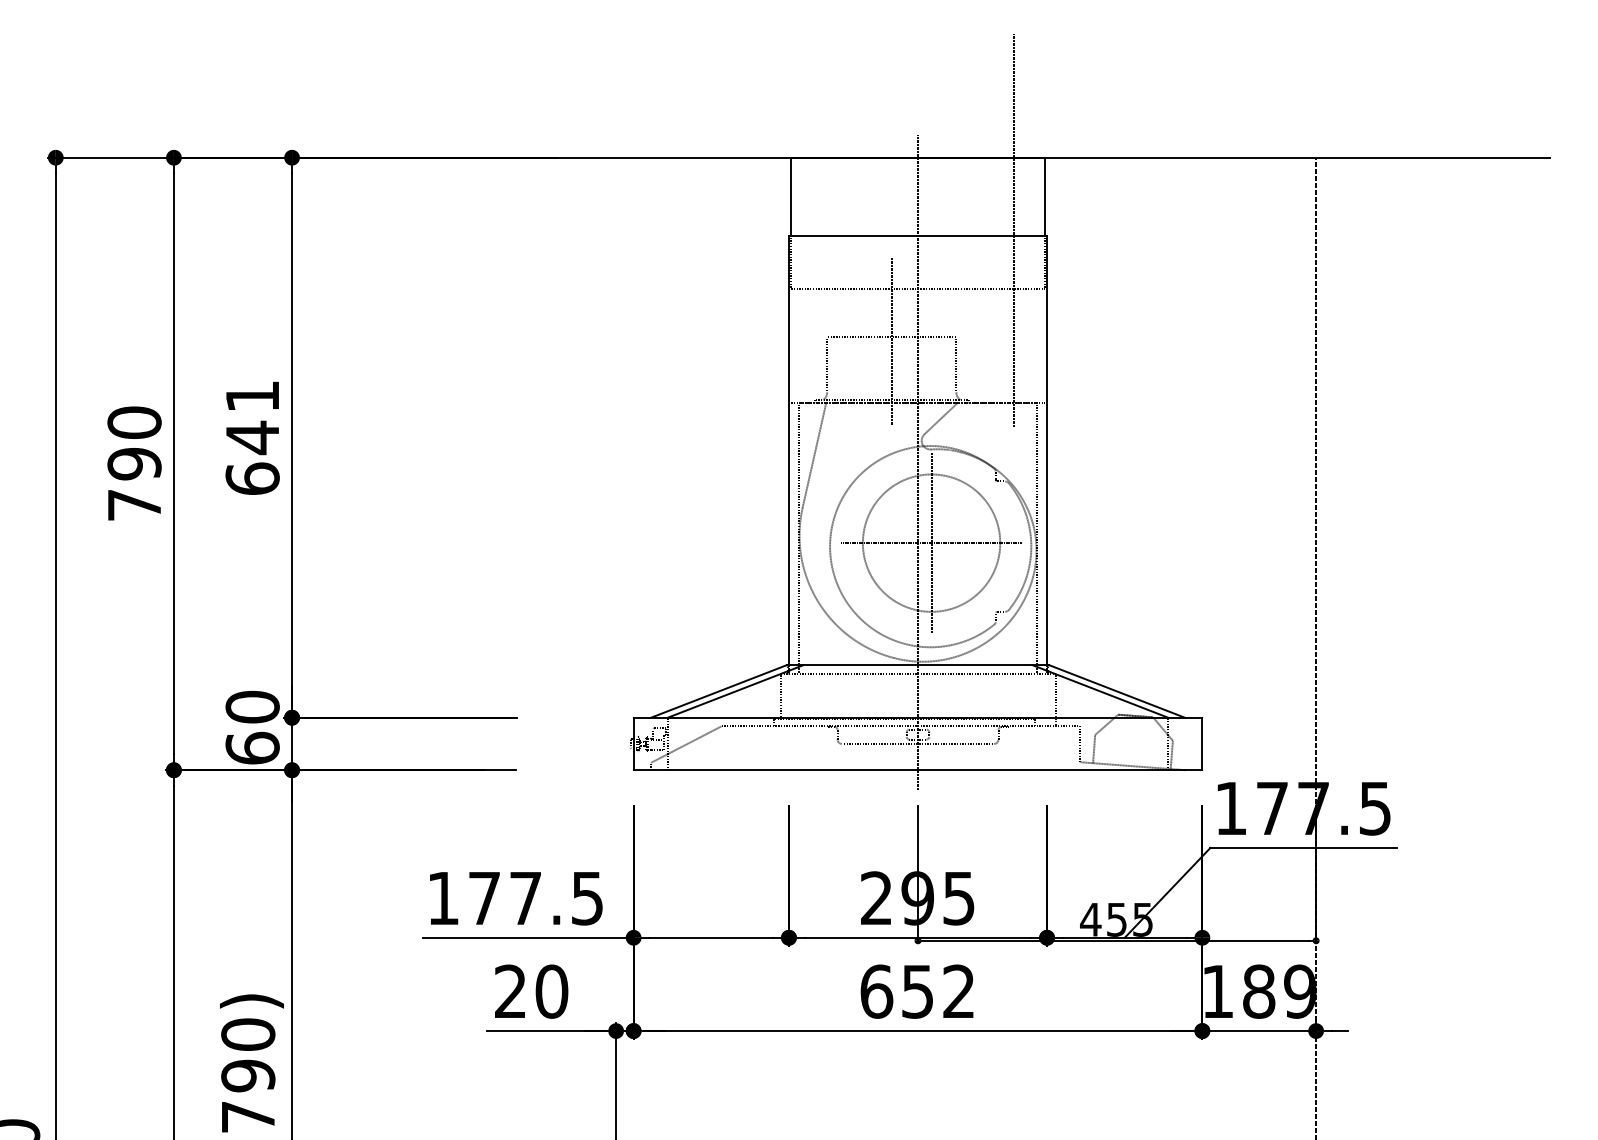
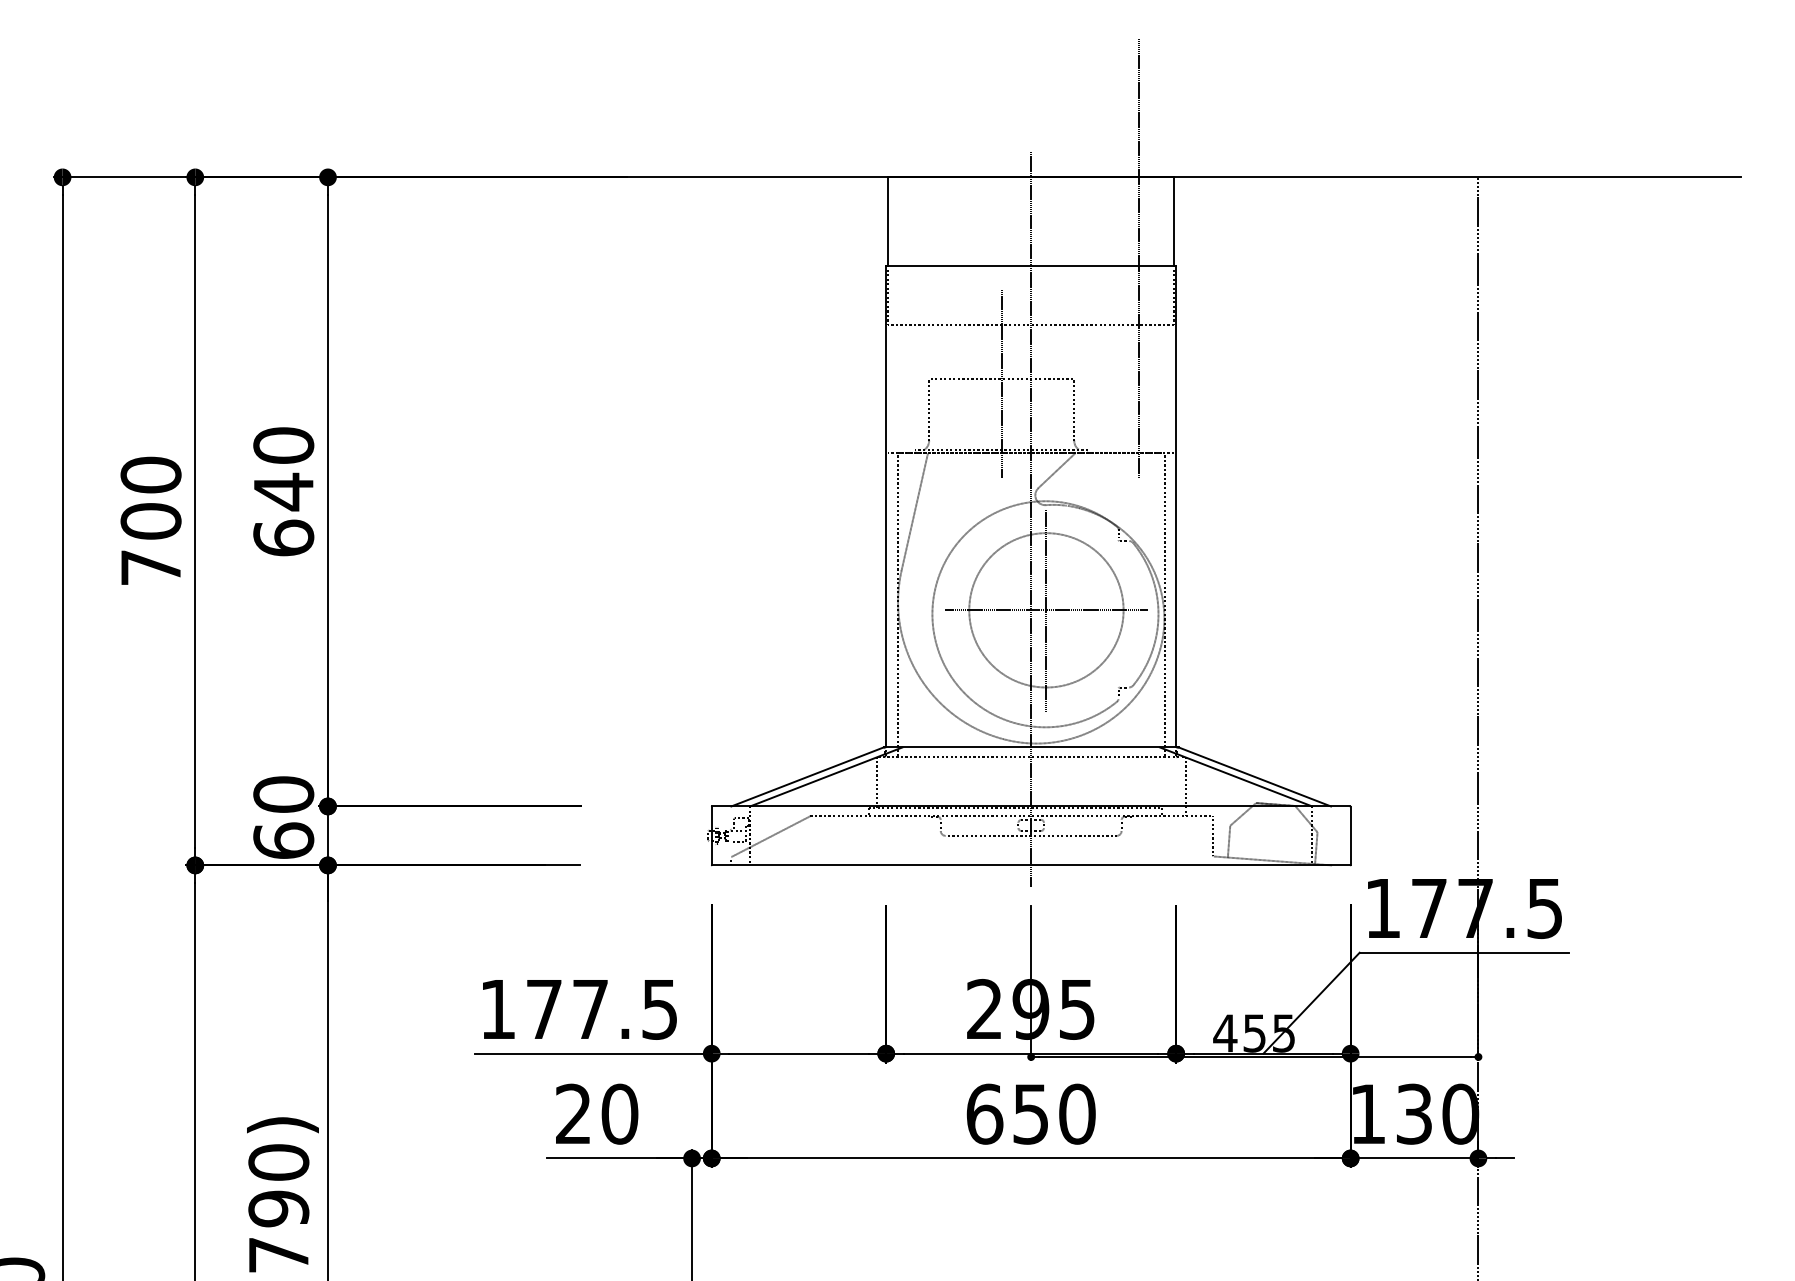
text: (252, 396) -> (283, 445), 641 -> 640
text: (134, 463) -> (151, 520), 790 -> 700
text: (959, 991) -> (1077, 1114), 652 -> 650
text: (1279, 991) -> (1437, 1114), 189 -> 130

